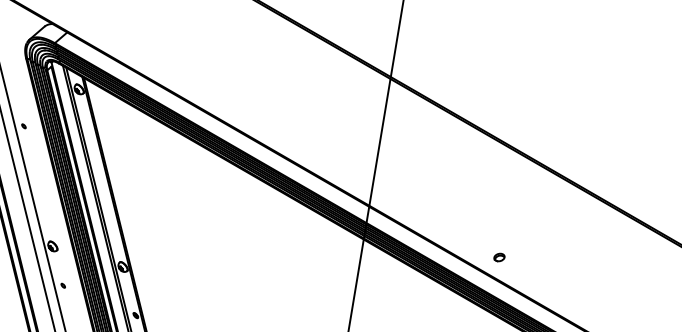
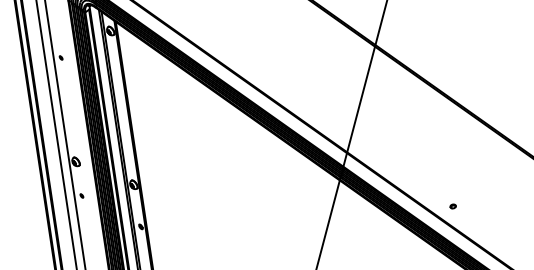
part: (499, 257) -> (453, 206), size x0.62

